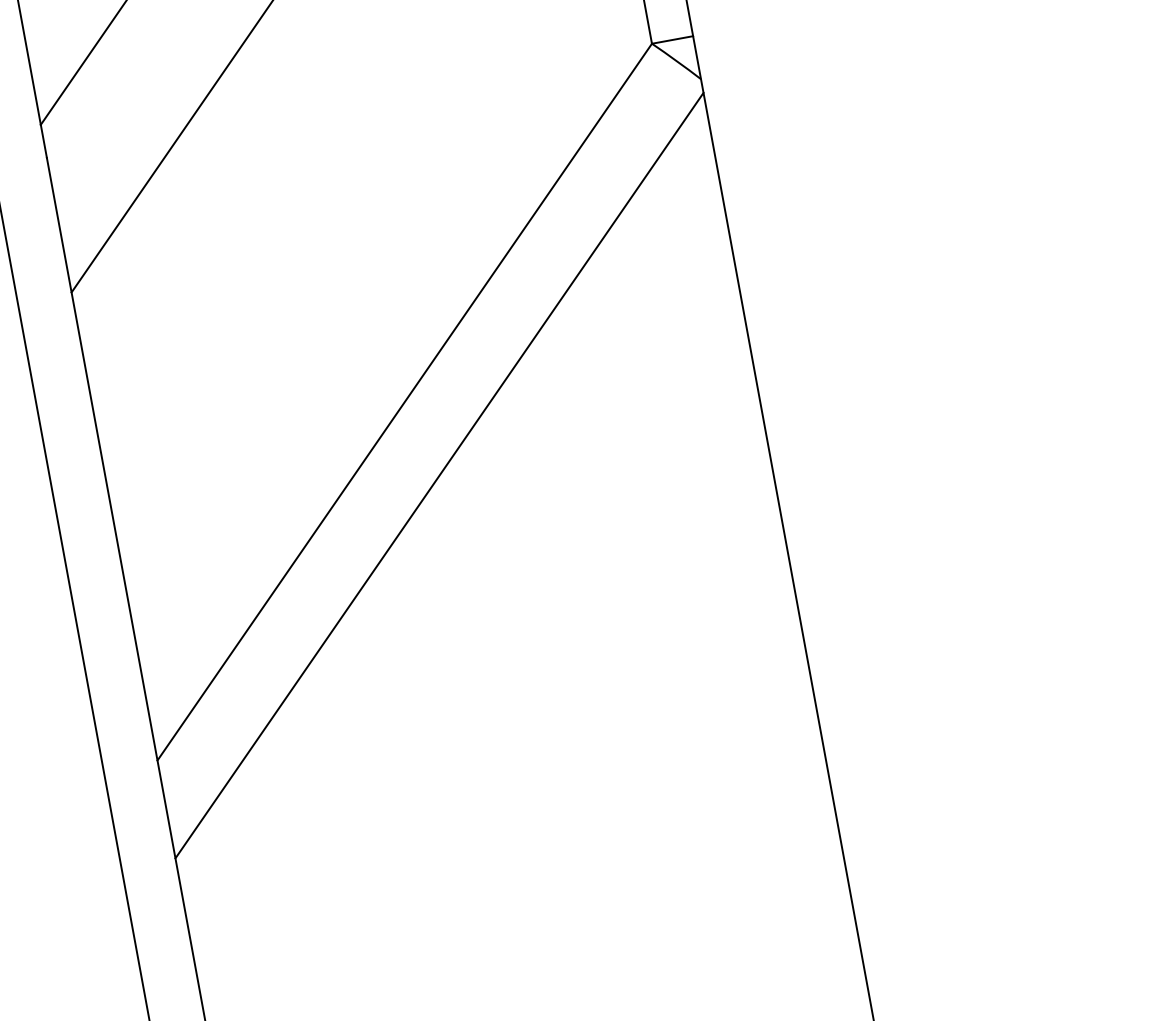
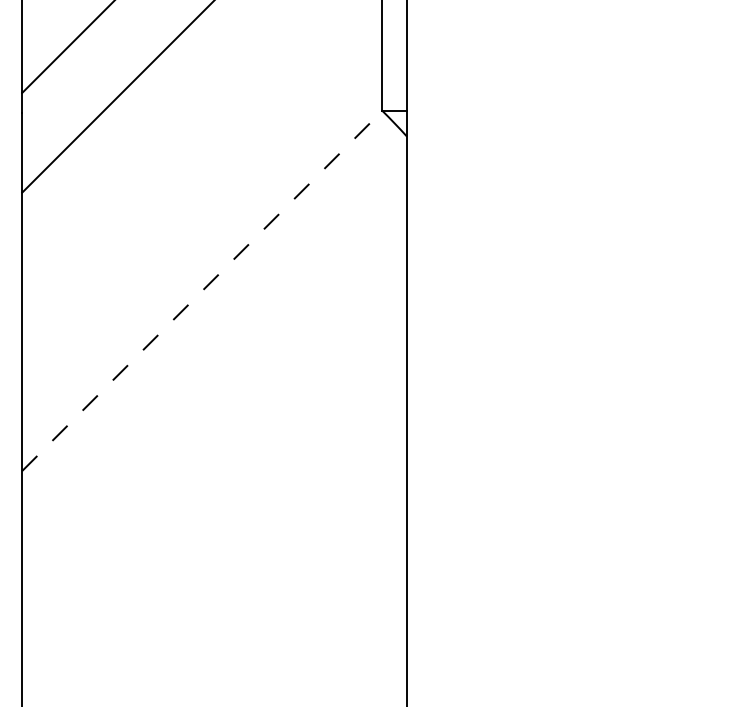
line: (404, 401) -> (202, 290), solid -> dashed
line: (439, 474) -> (214, 336), removed

